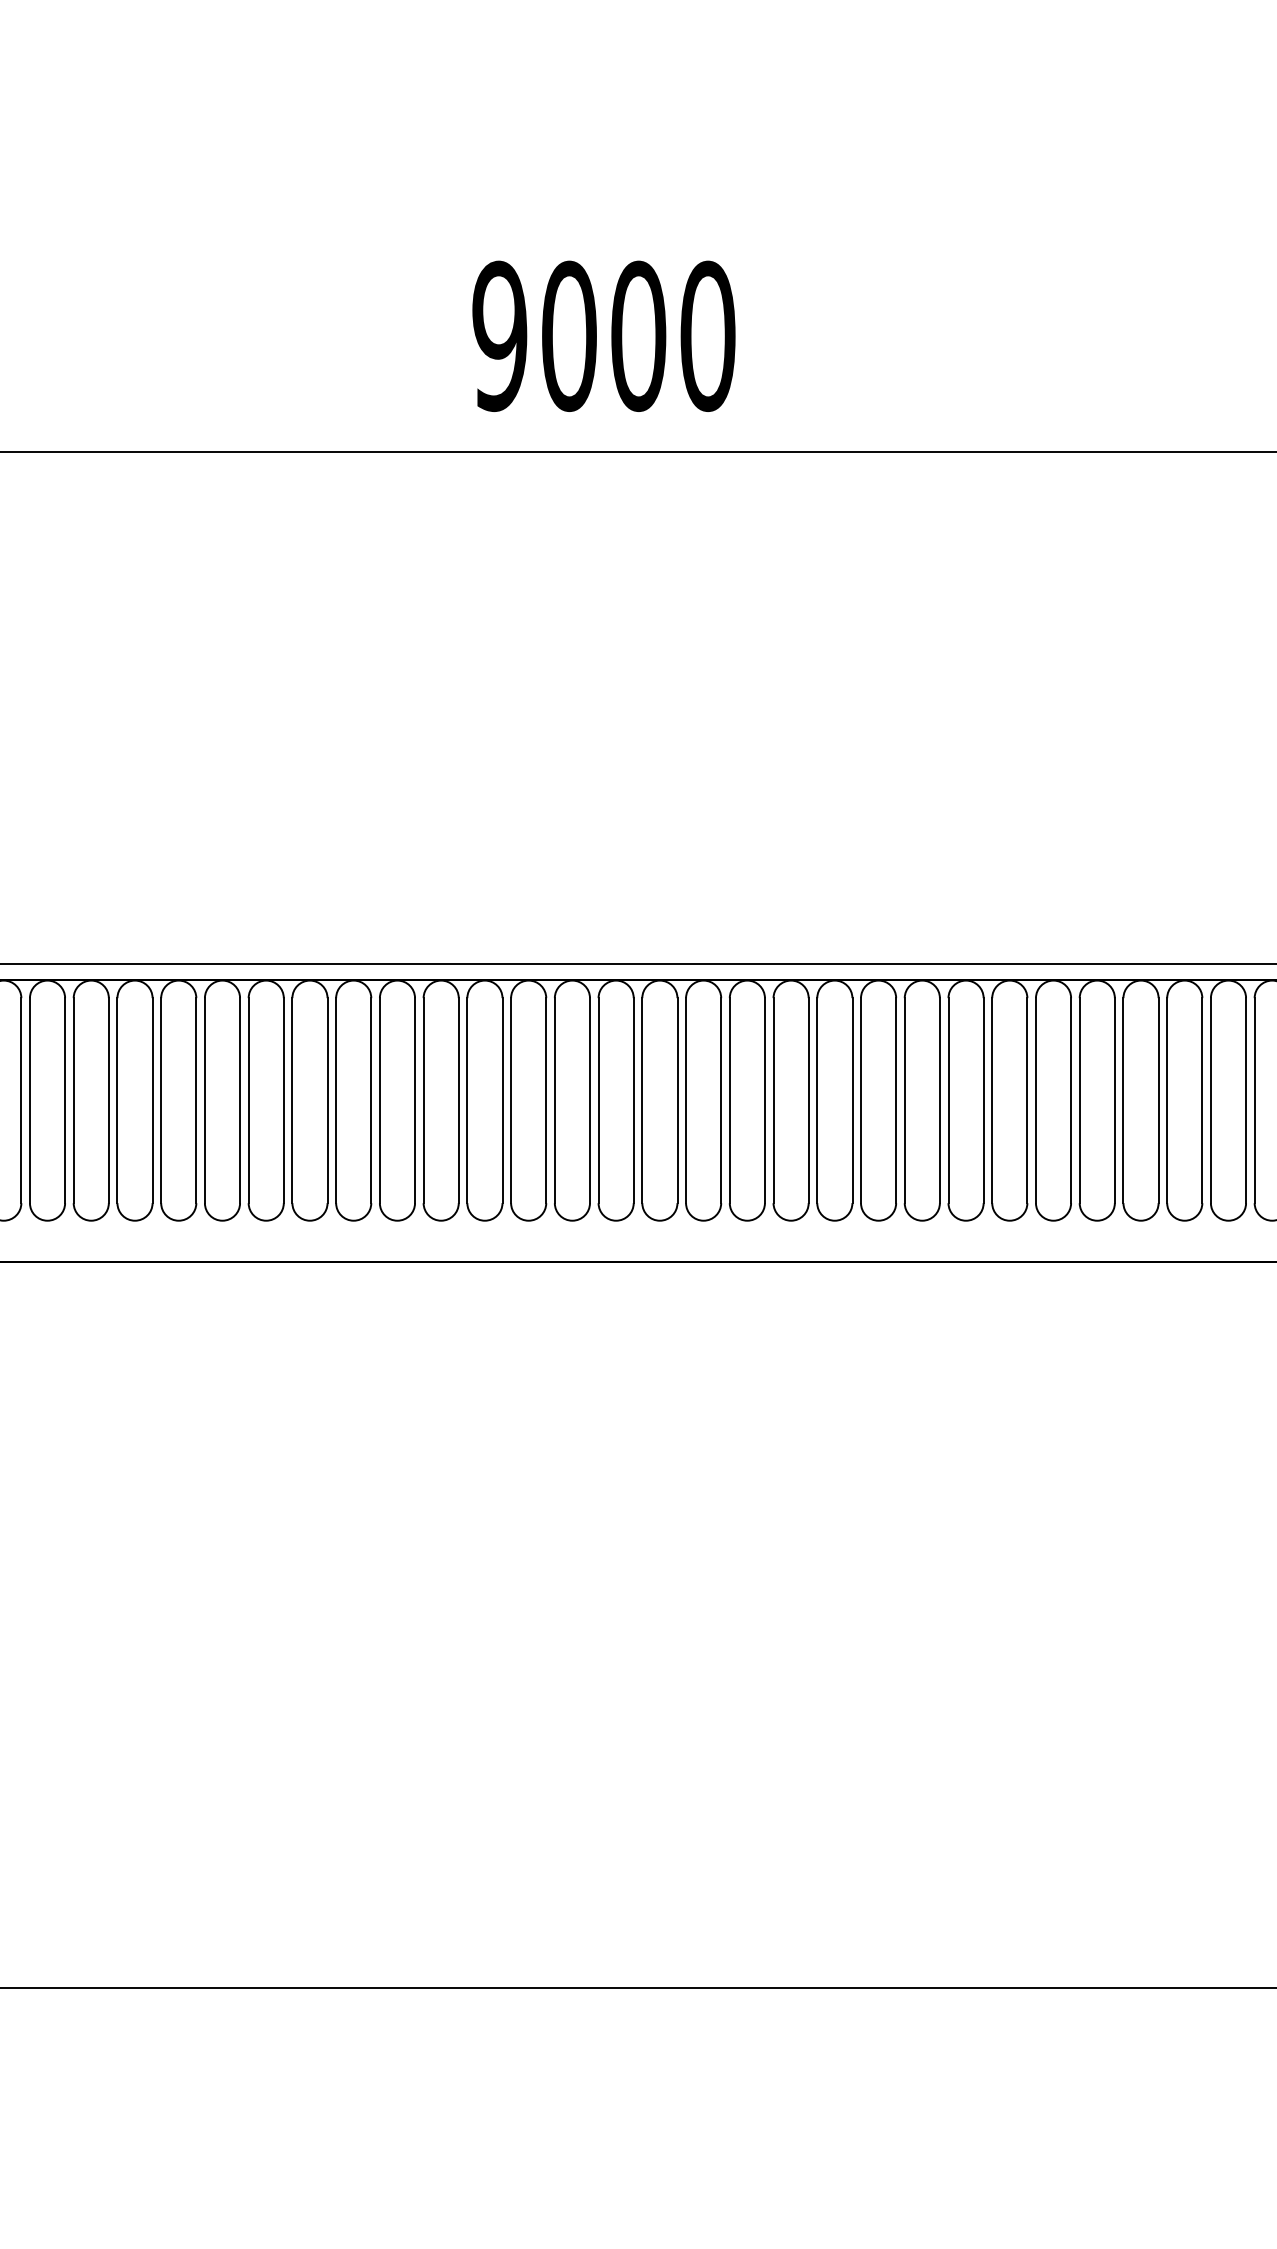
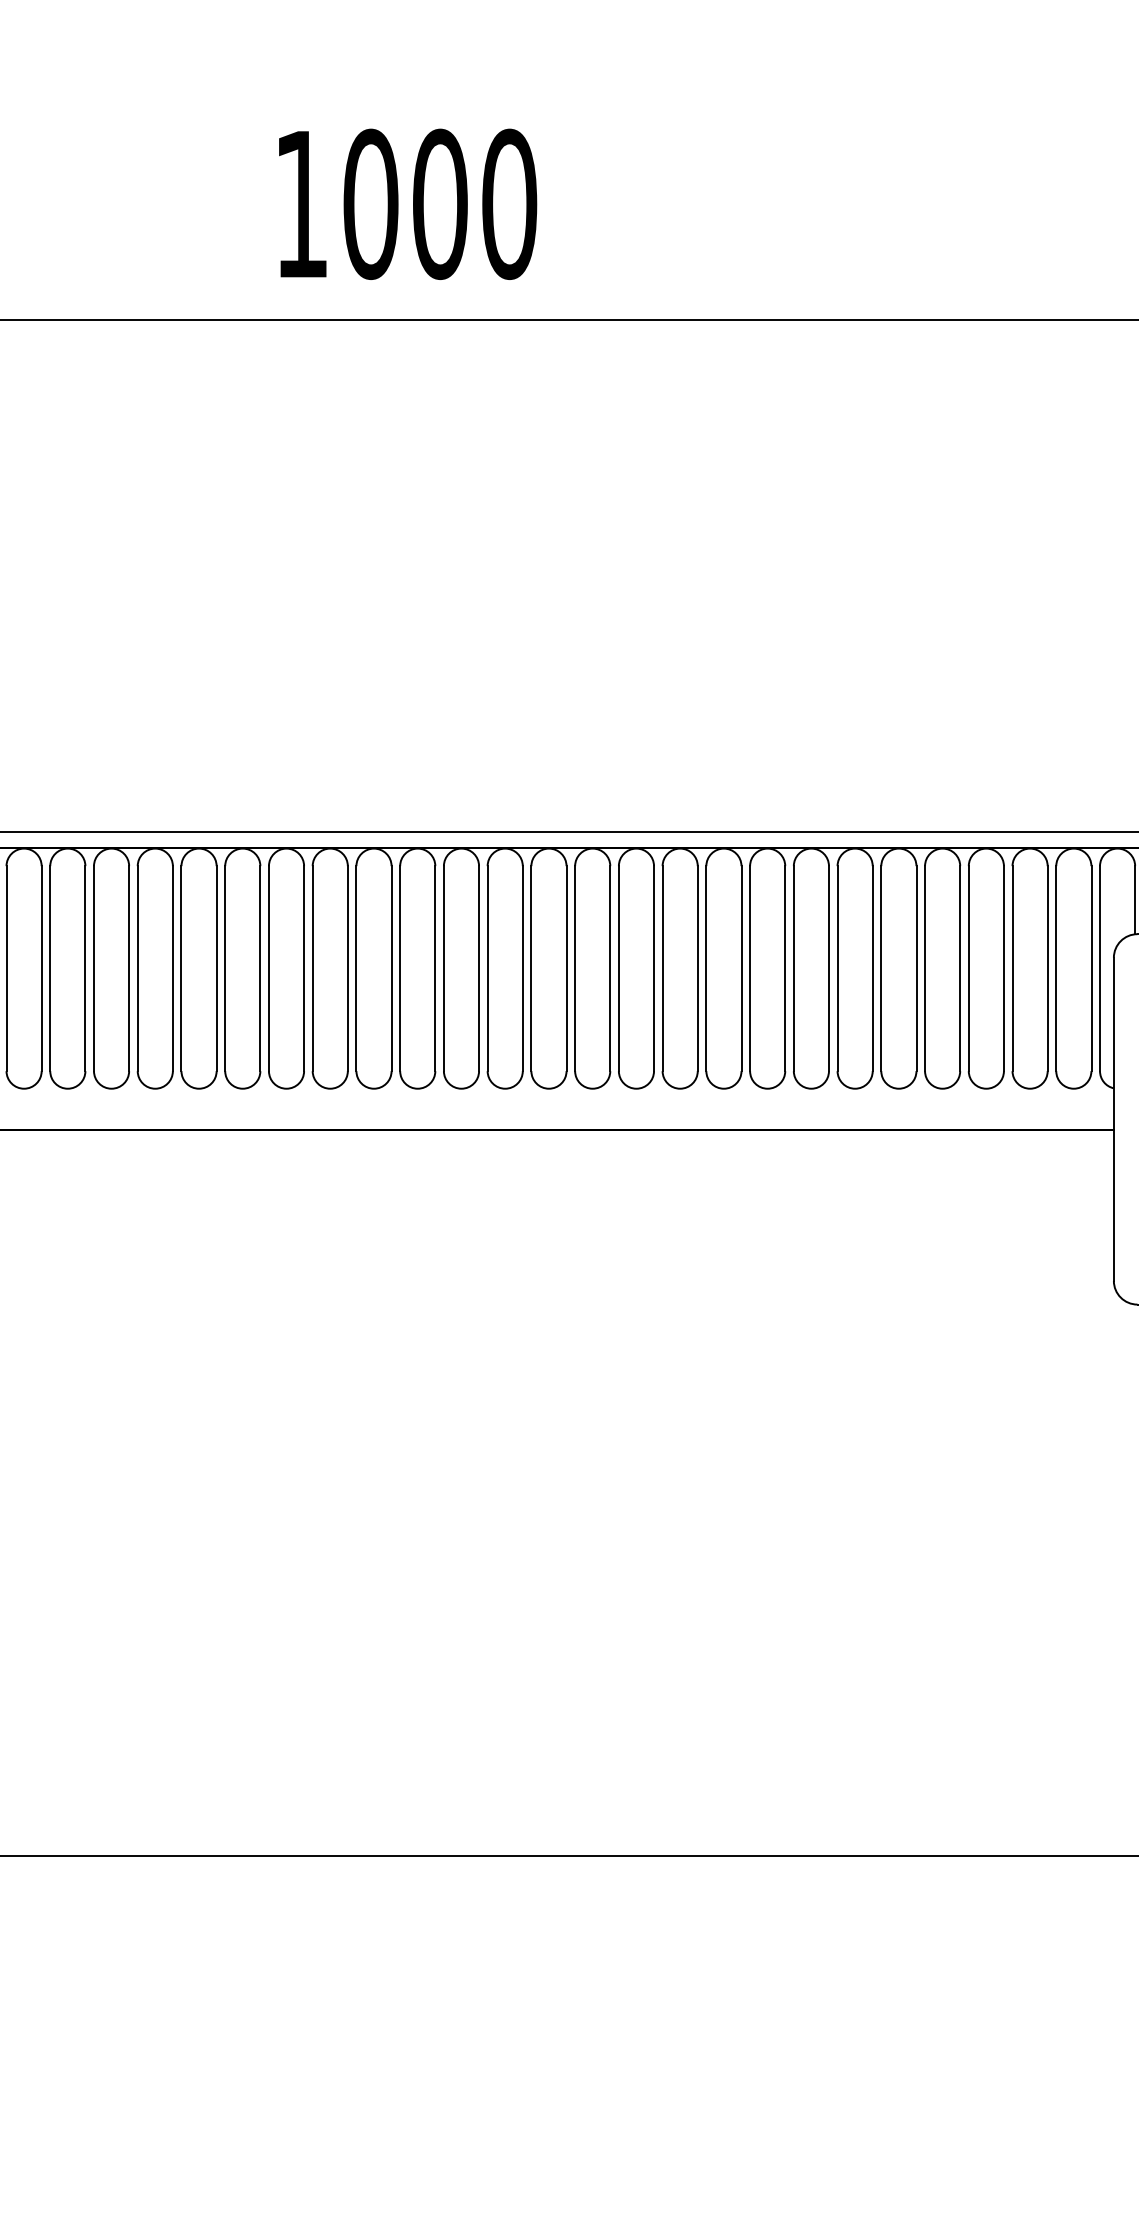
text: (499, 336) -> (301, 204), 9000 -> 1000

